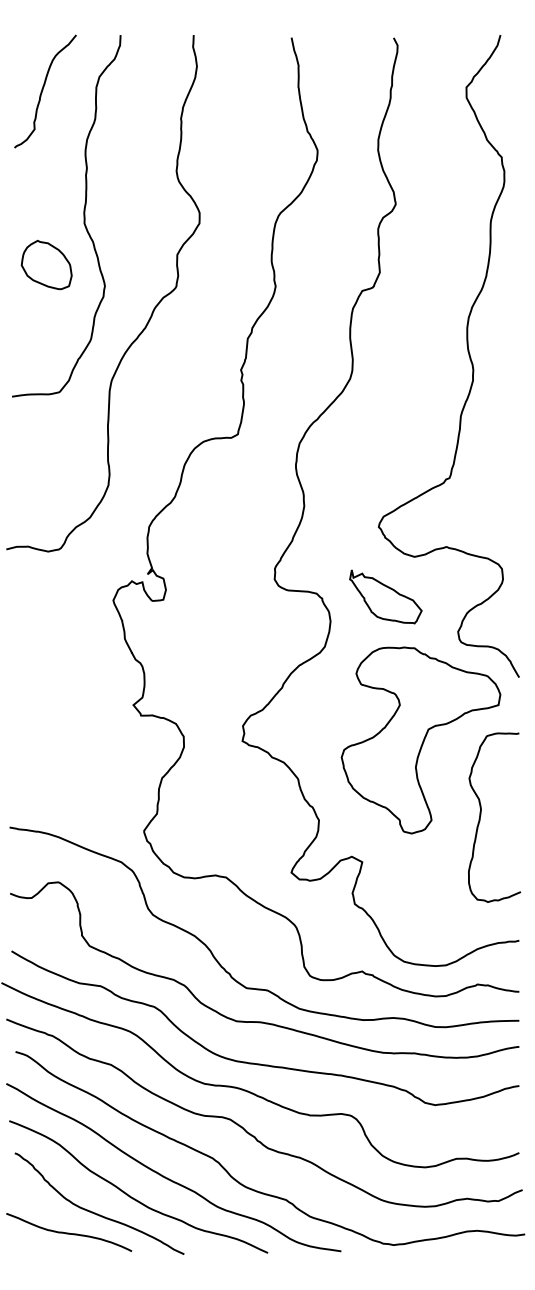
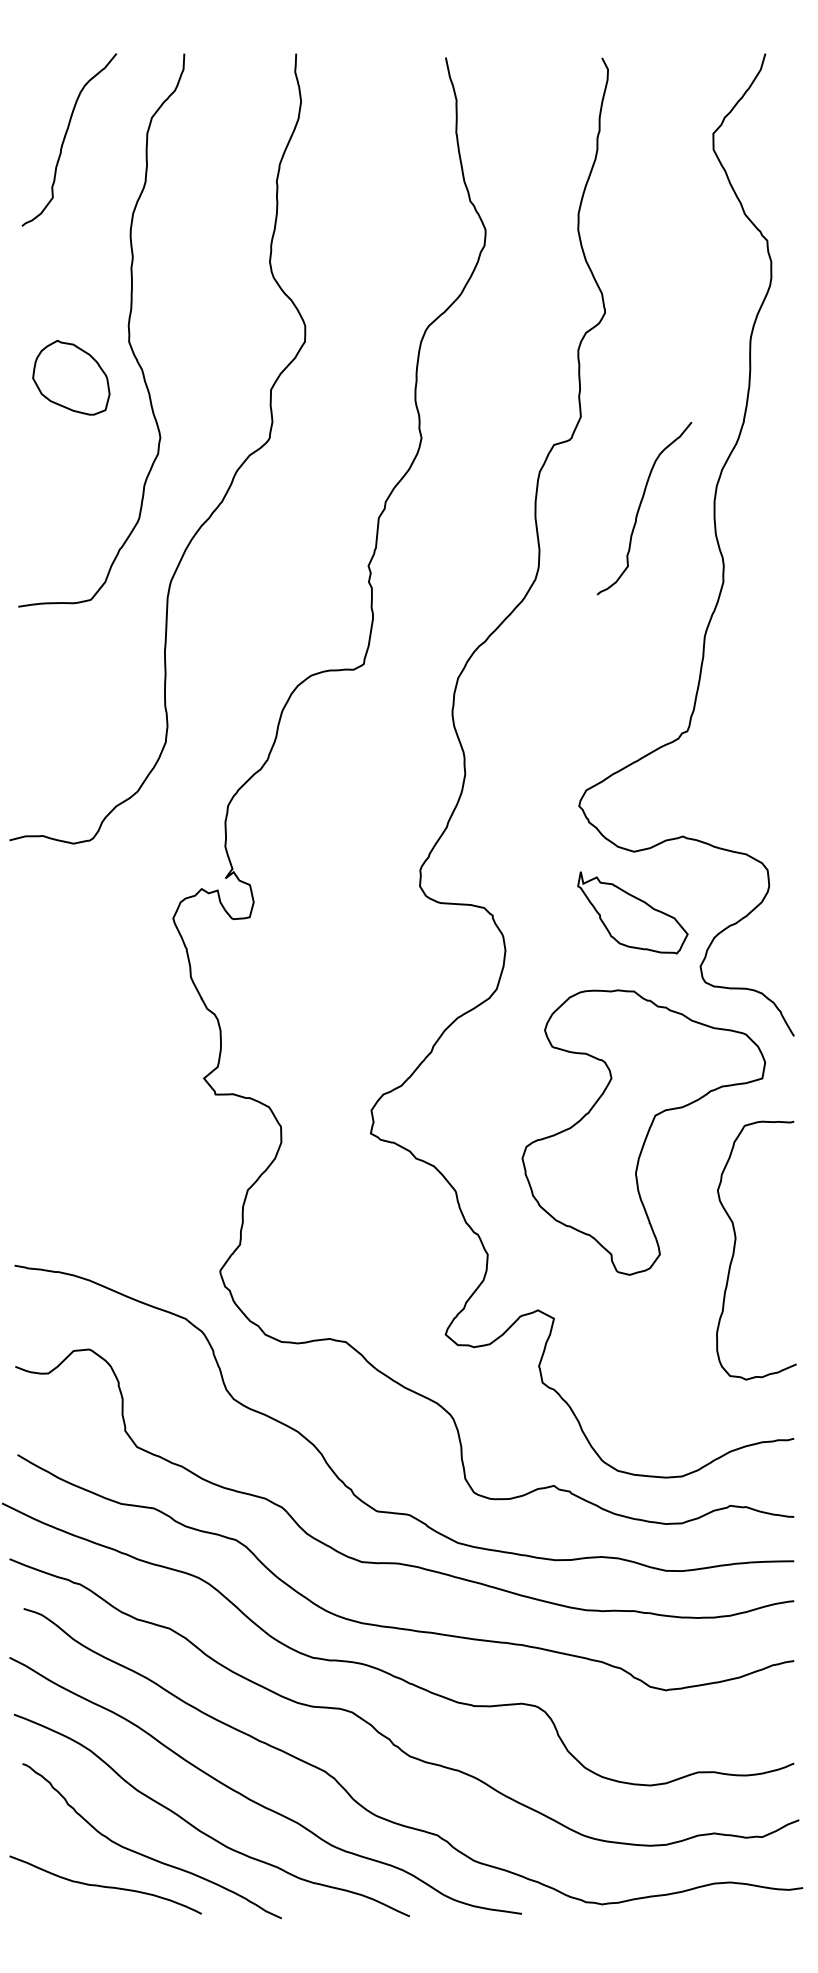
part: (46, 264) -> (70, 376), moved
curve: (419, 331) -> (641, 507), added
part: (385, 596) -> (632, 912), moved

